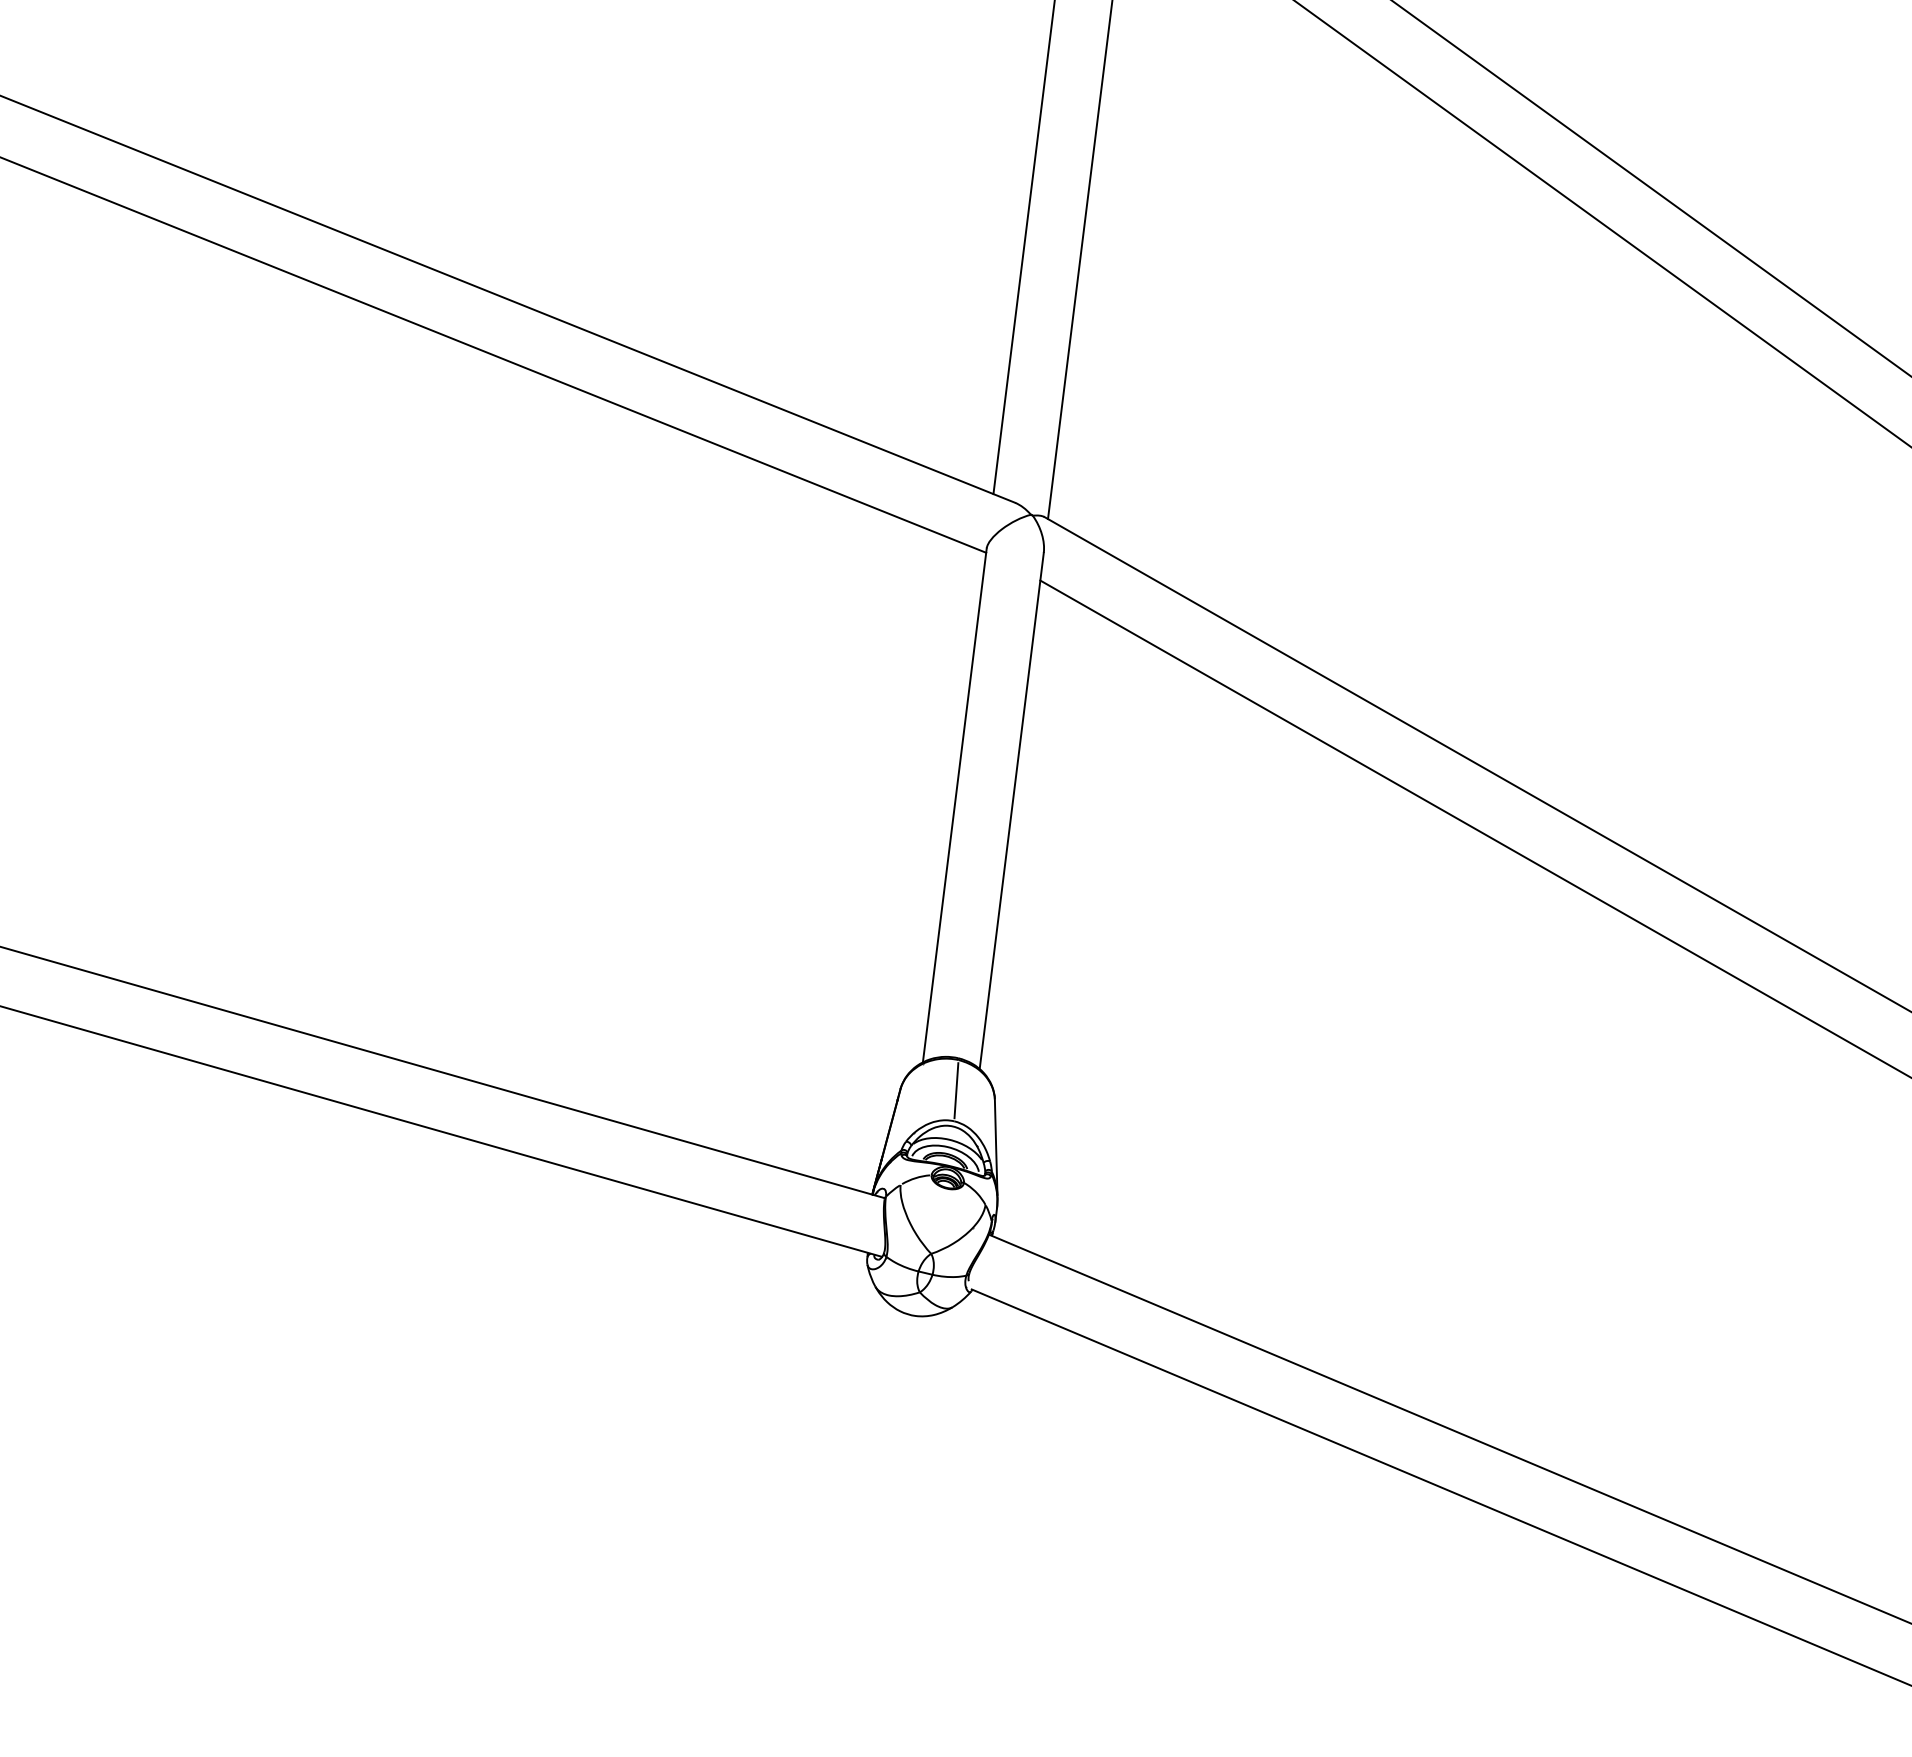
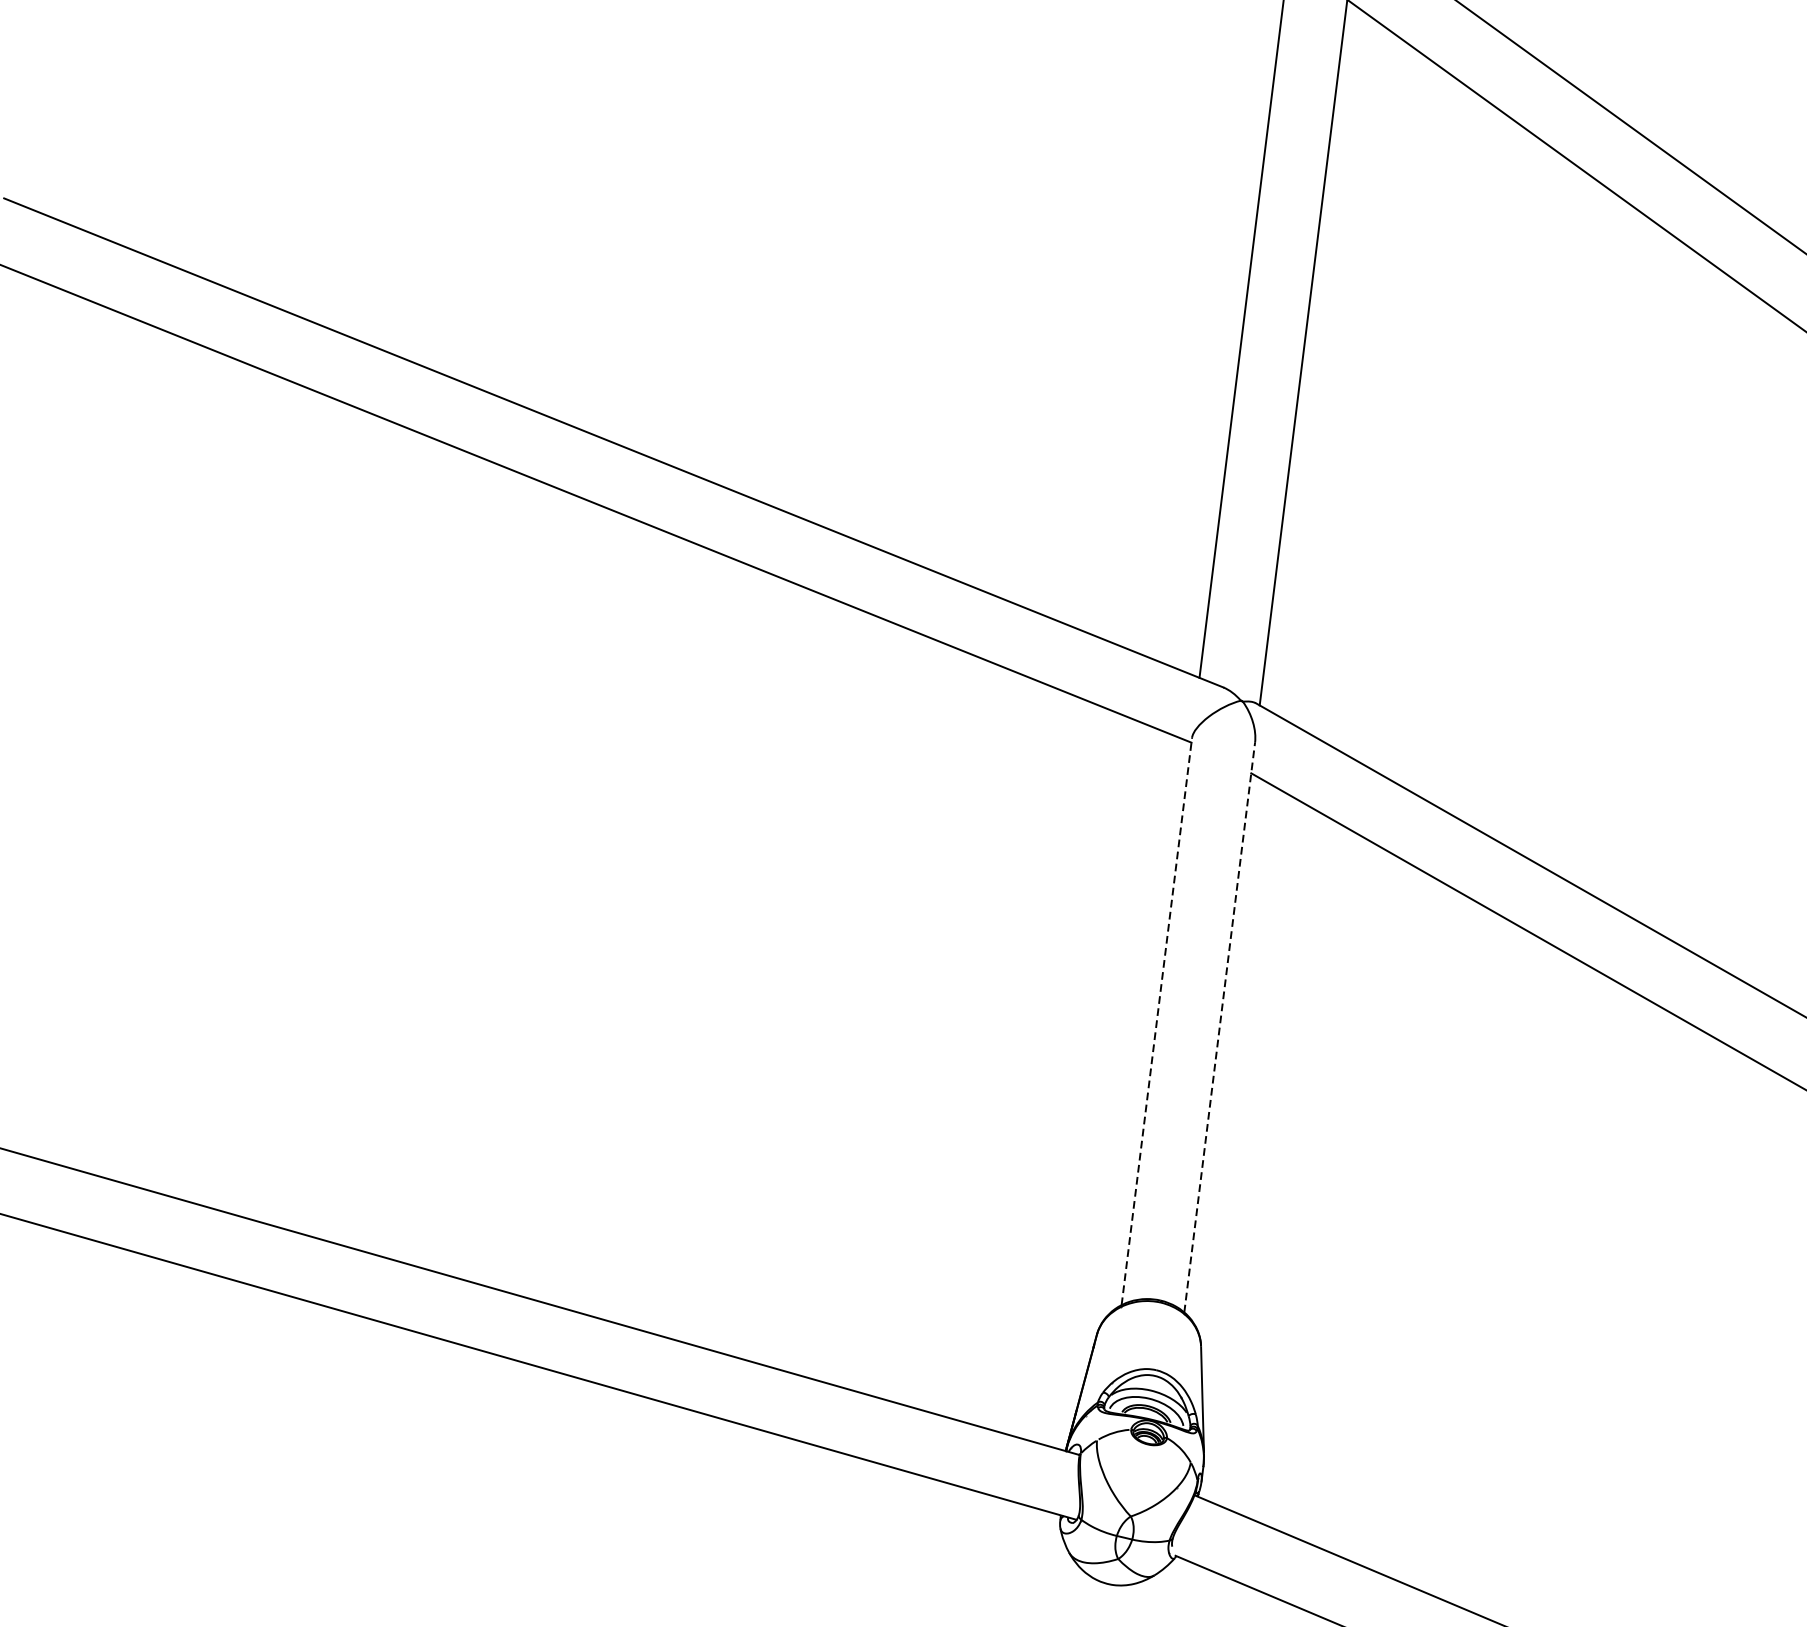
line: (954, 805) -> (1156, 1021), solid -> dashed
line: (1011, 810) -> (1219, 1027), solid -> dashed
line: (956, 1090) -> (1158, 1336), removed

